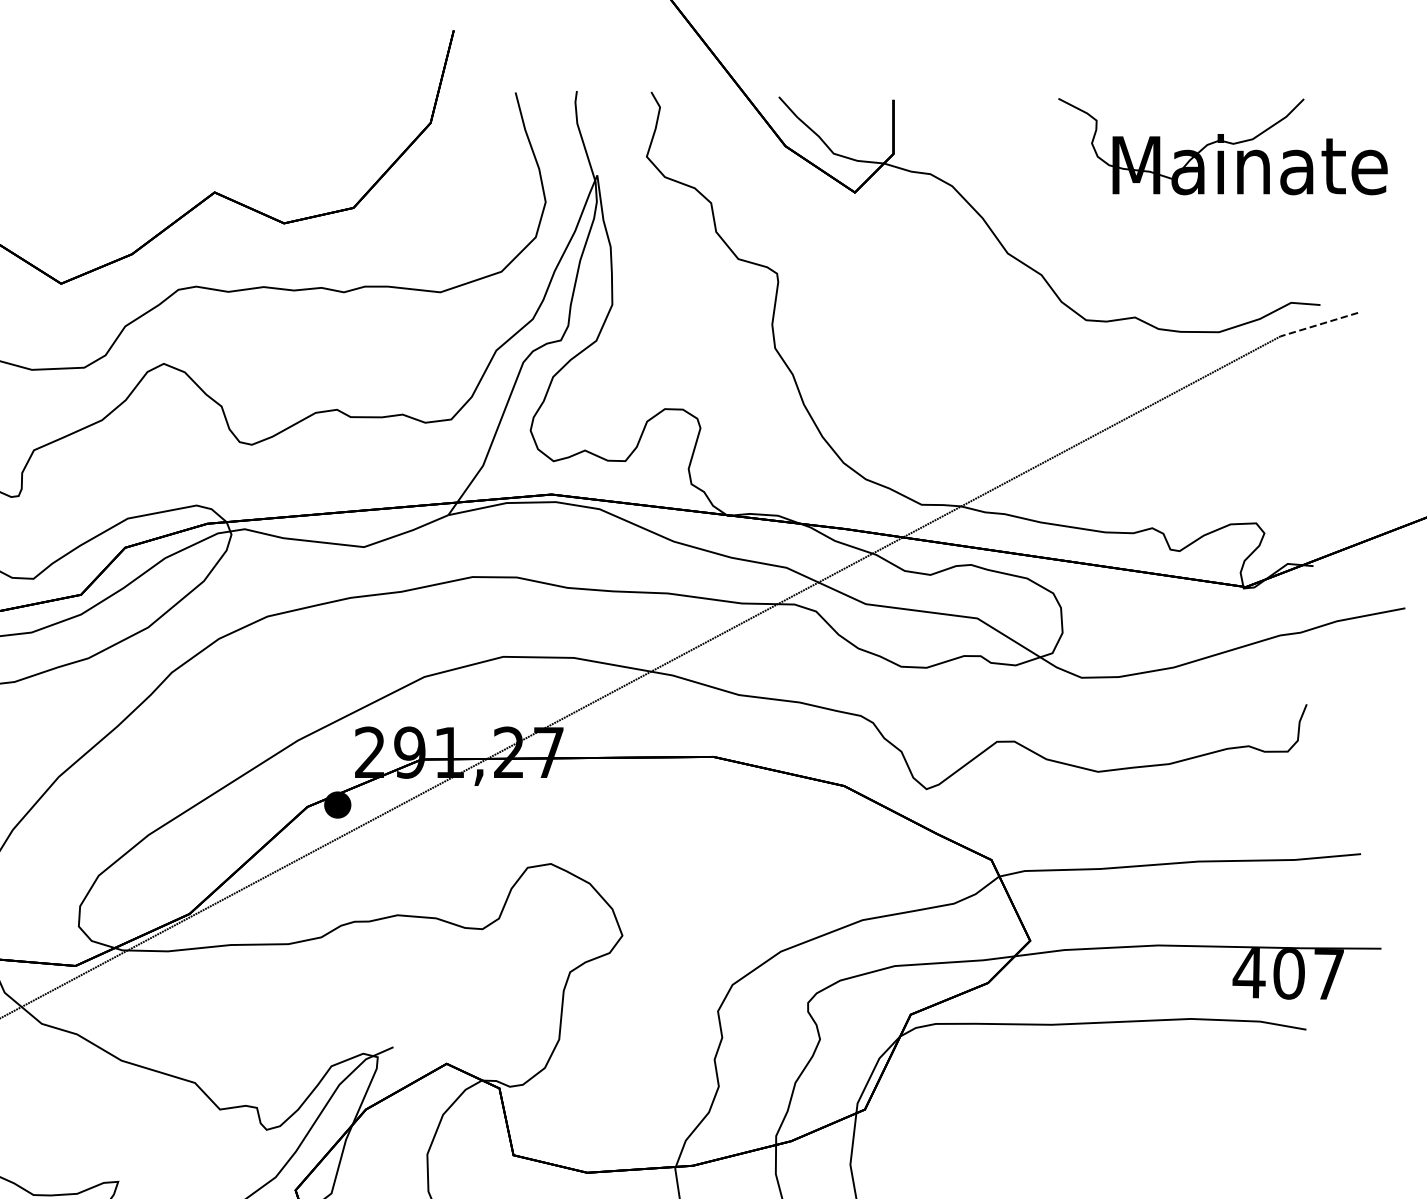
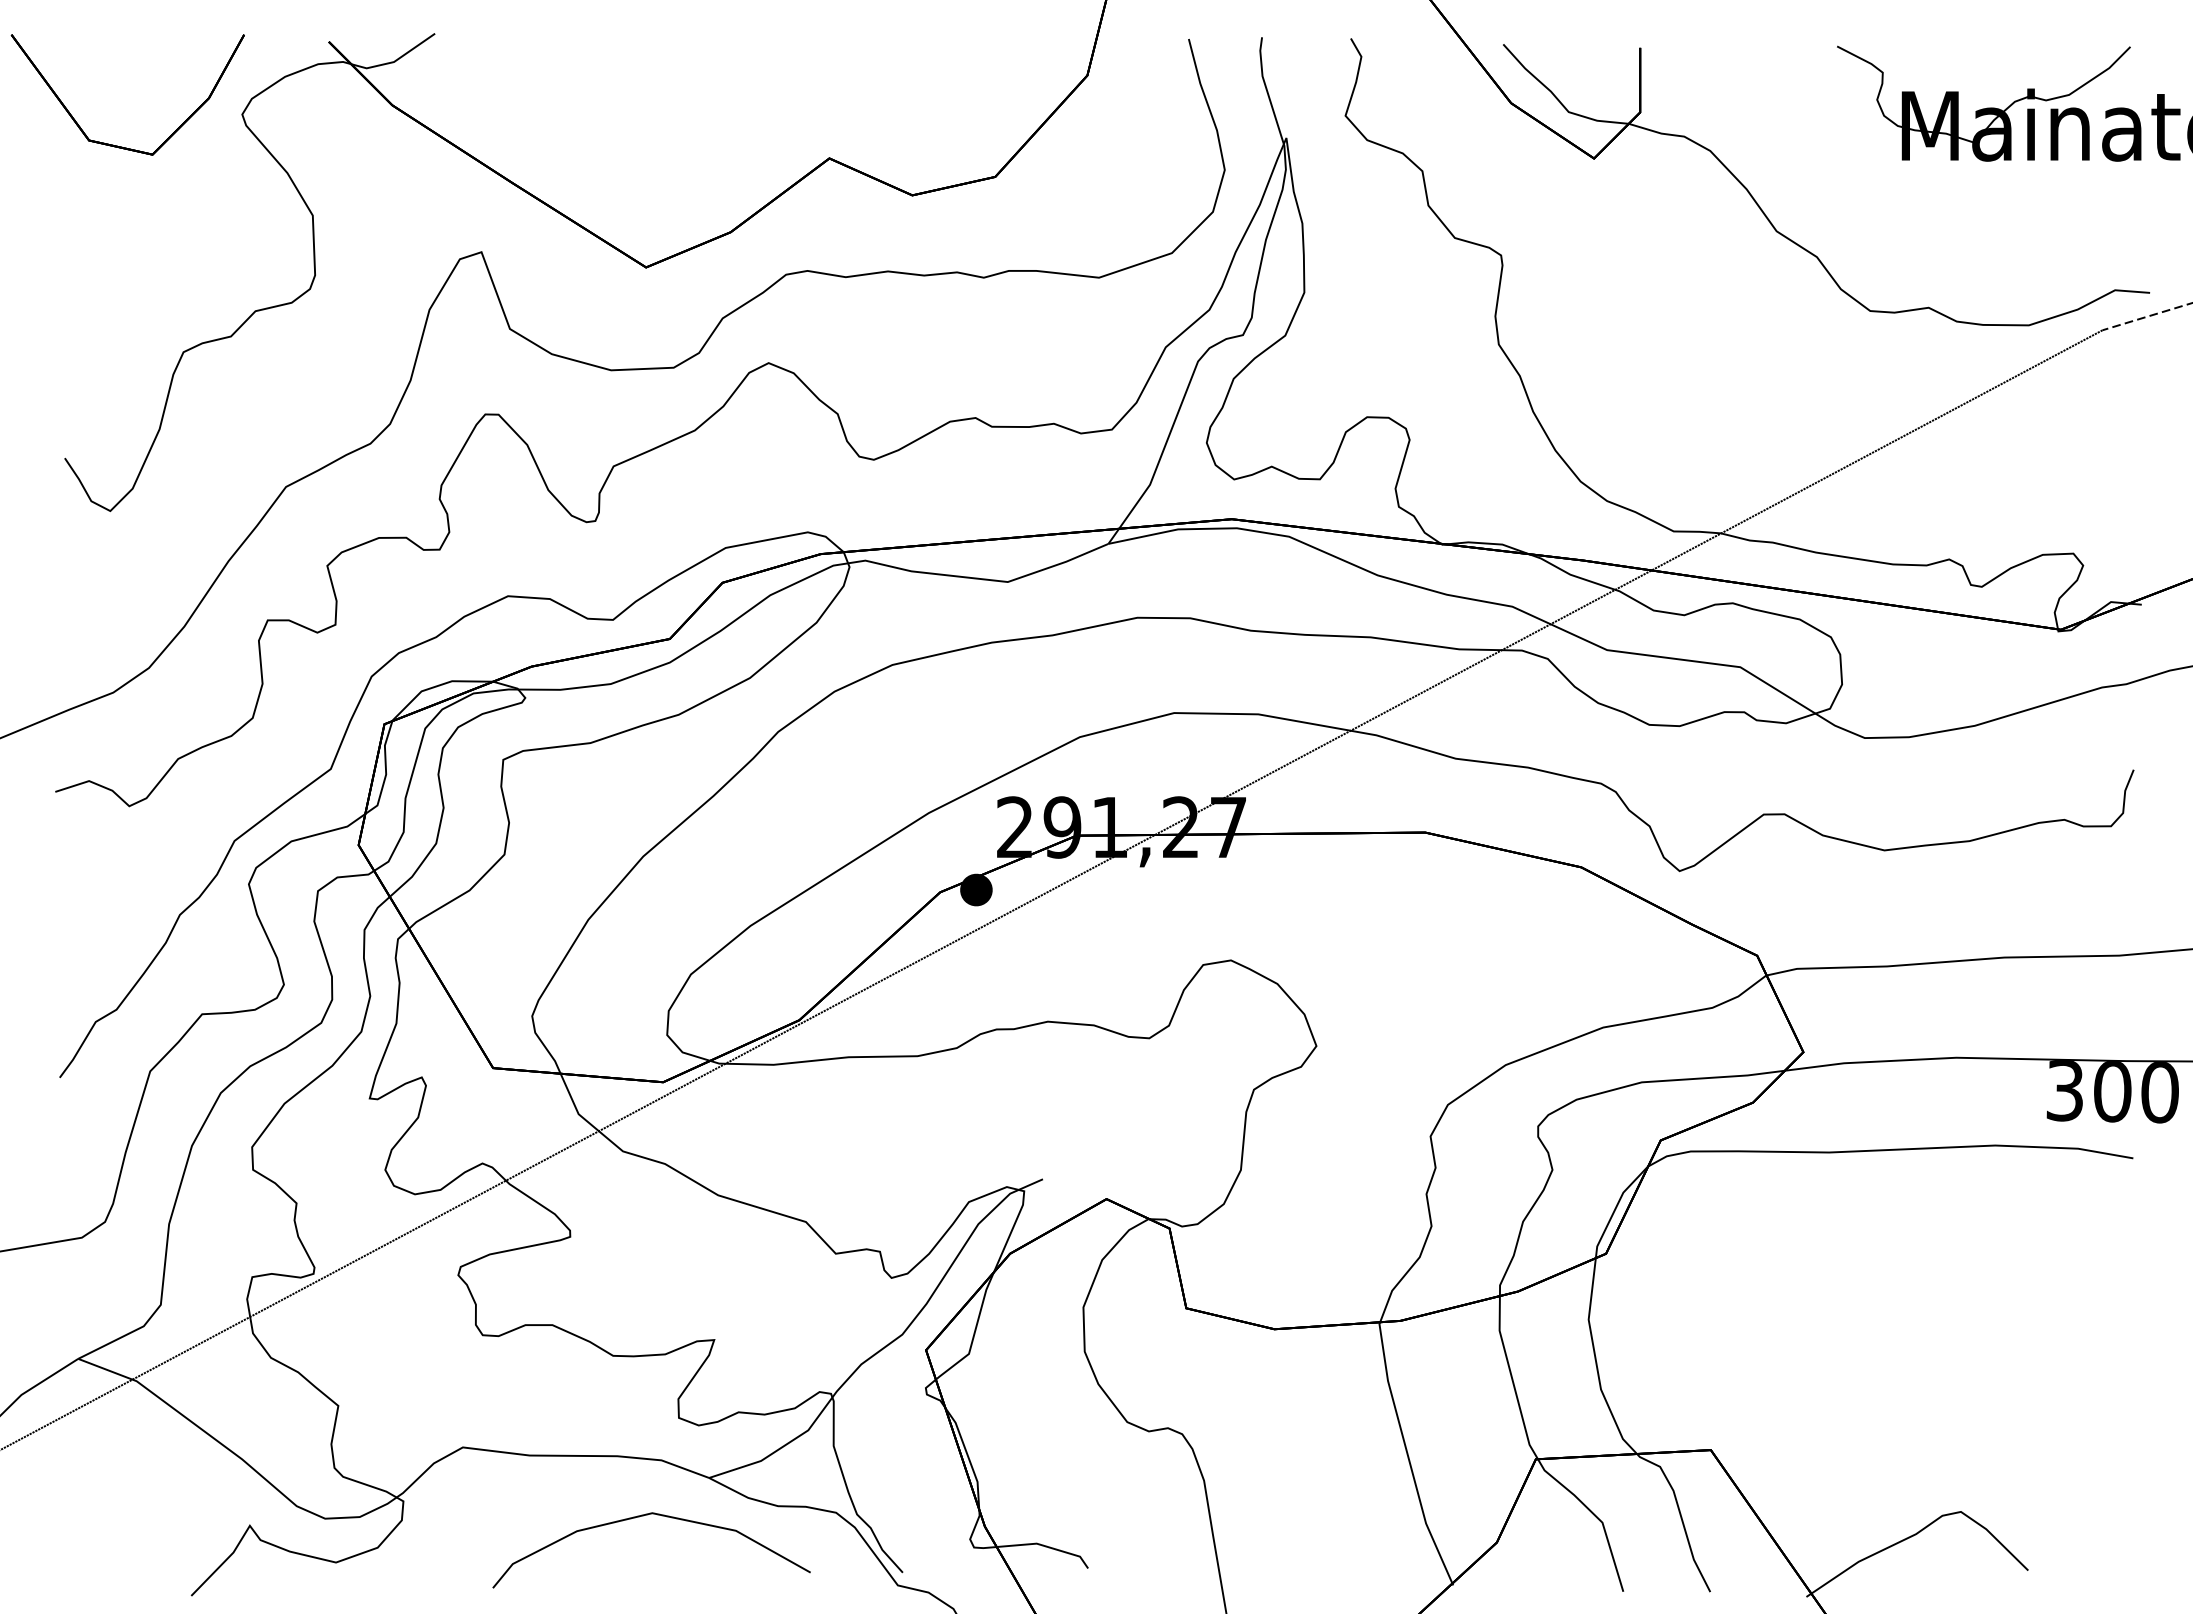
text: (1288, 973) -> (2111, 1091), 407 -> 300

